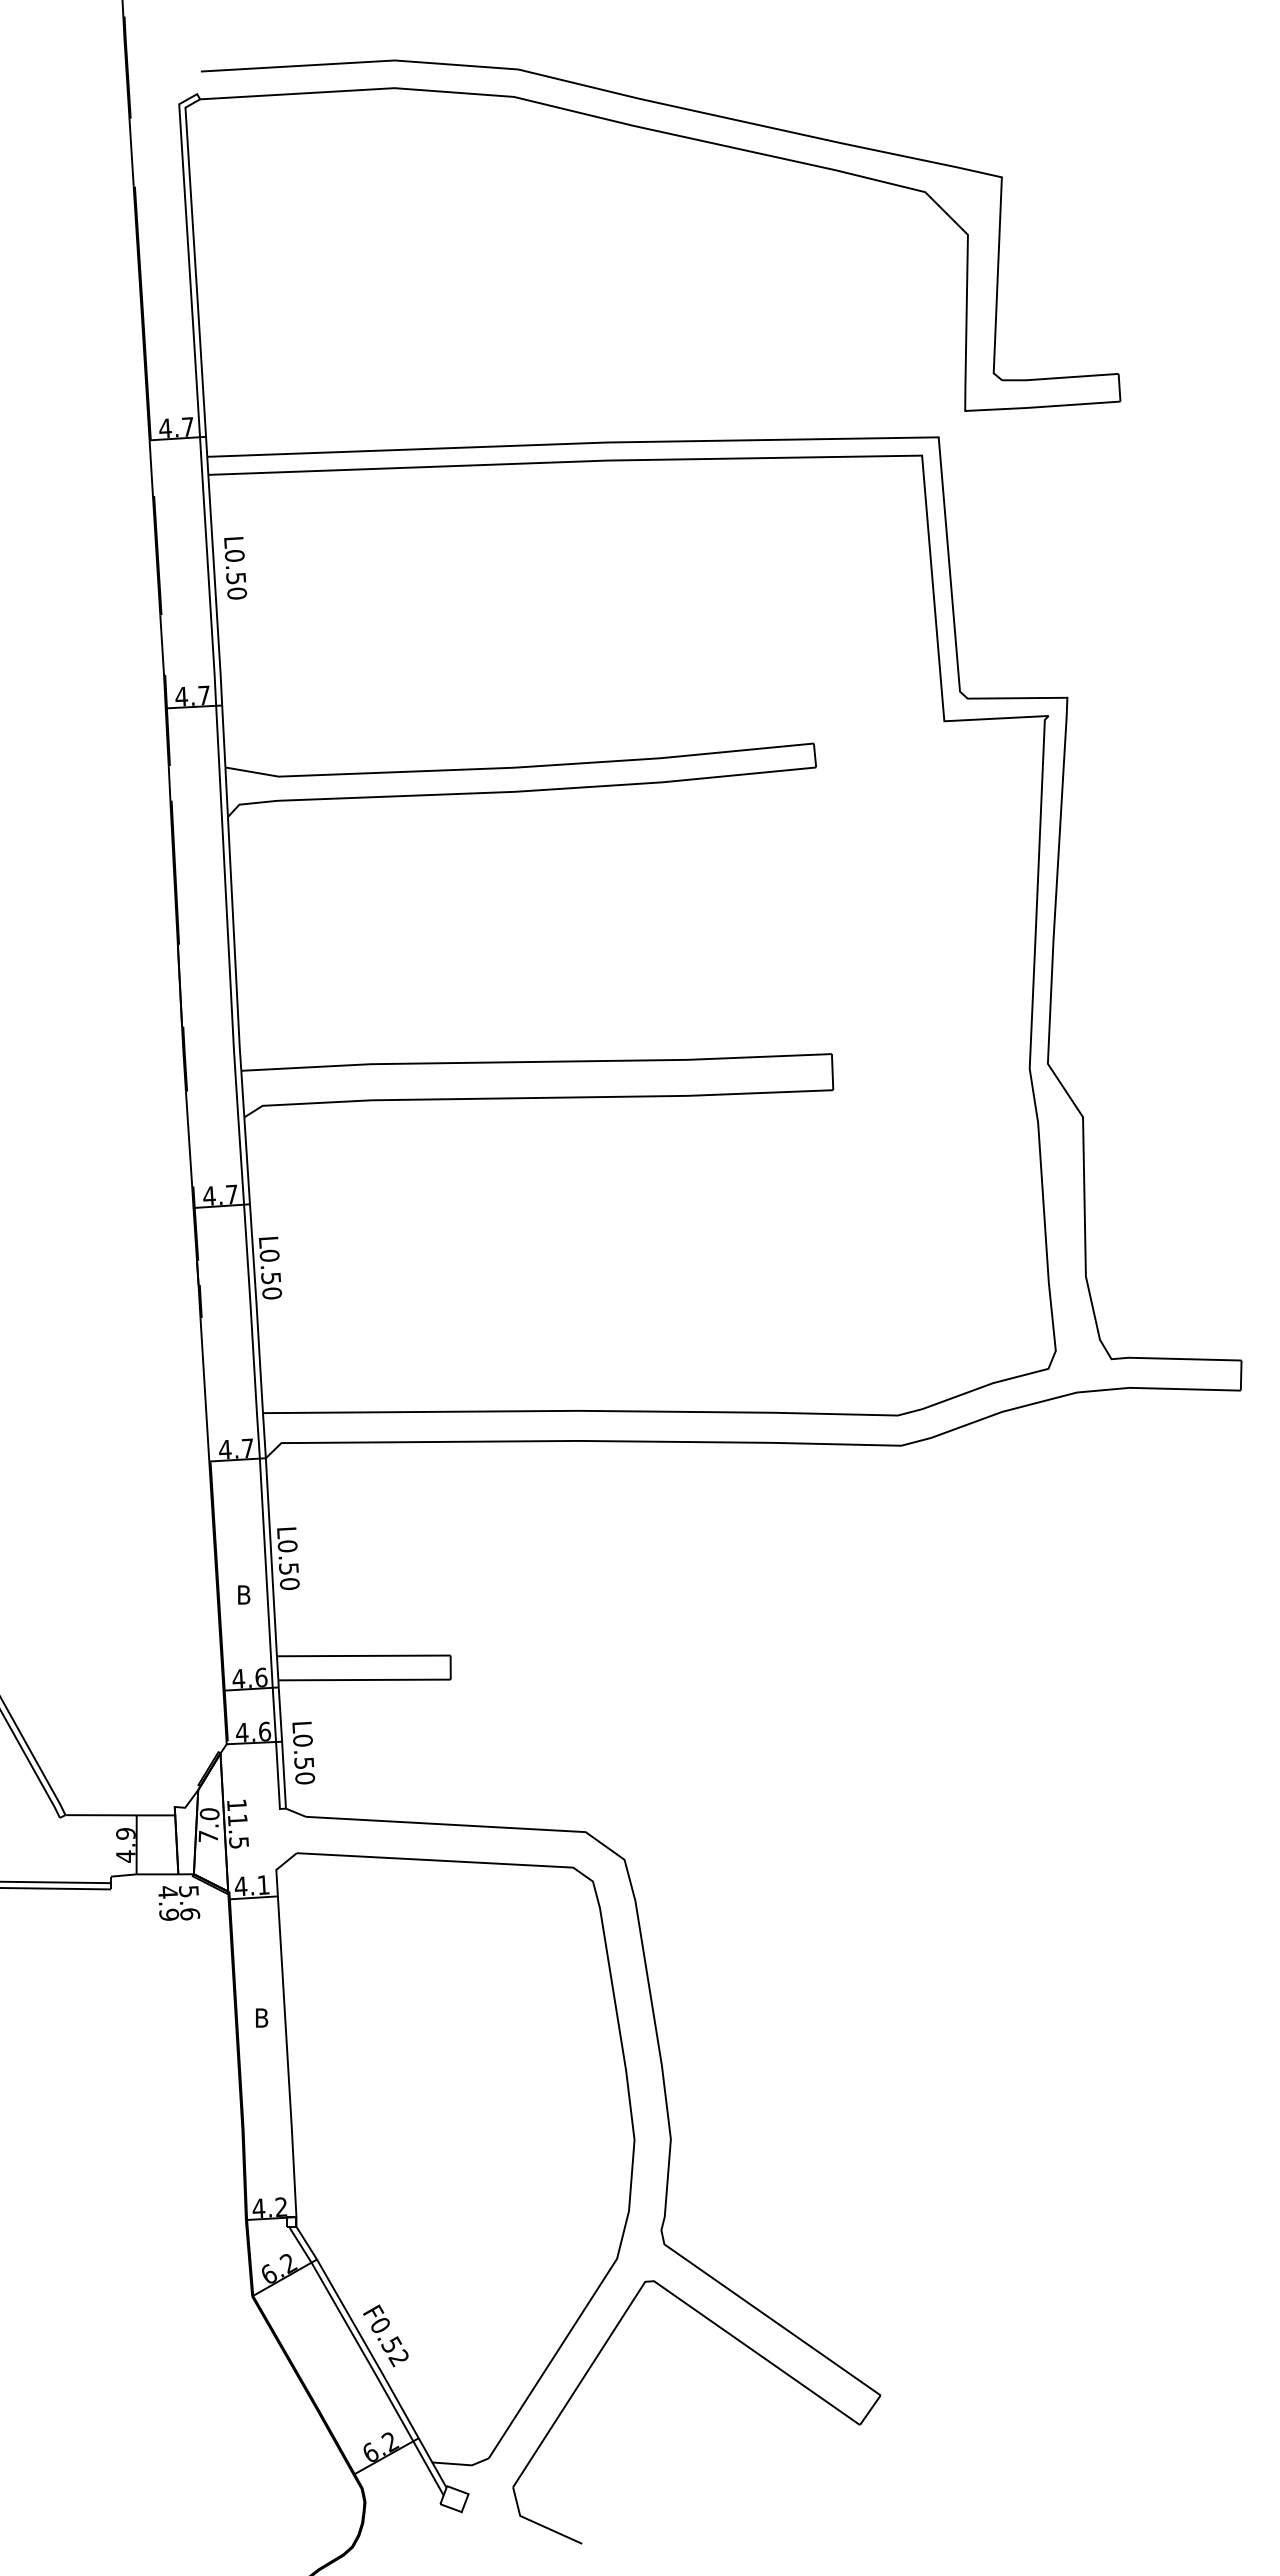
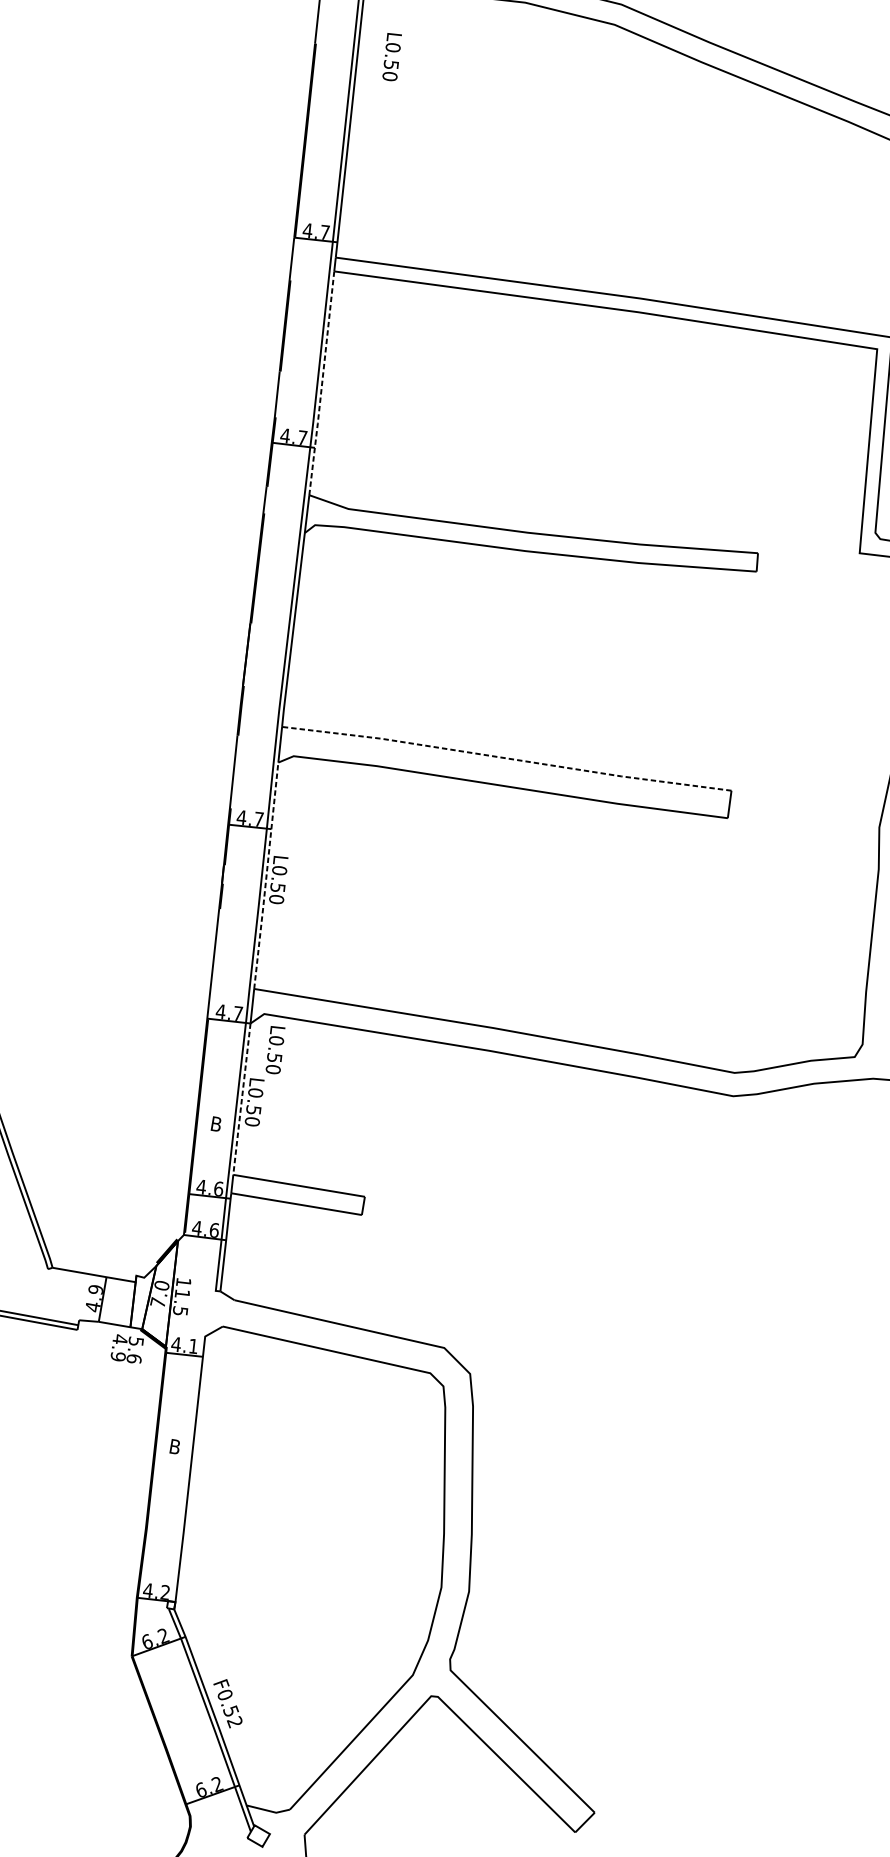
text: (235, 568) -> (392, 57), moved
line: (217, 622) -> (322, 384), solid -> dashed
line: (536, 1061) -> (506, 758), solid -> dashed
line: (253, 1265) -> (266, 875), solid -> dashed
line: (271, 1557) -> (241, 1099), solid -> dashed
text: (303, 1752) -> (275, 1049), moved

